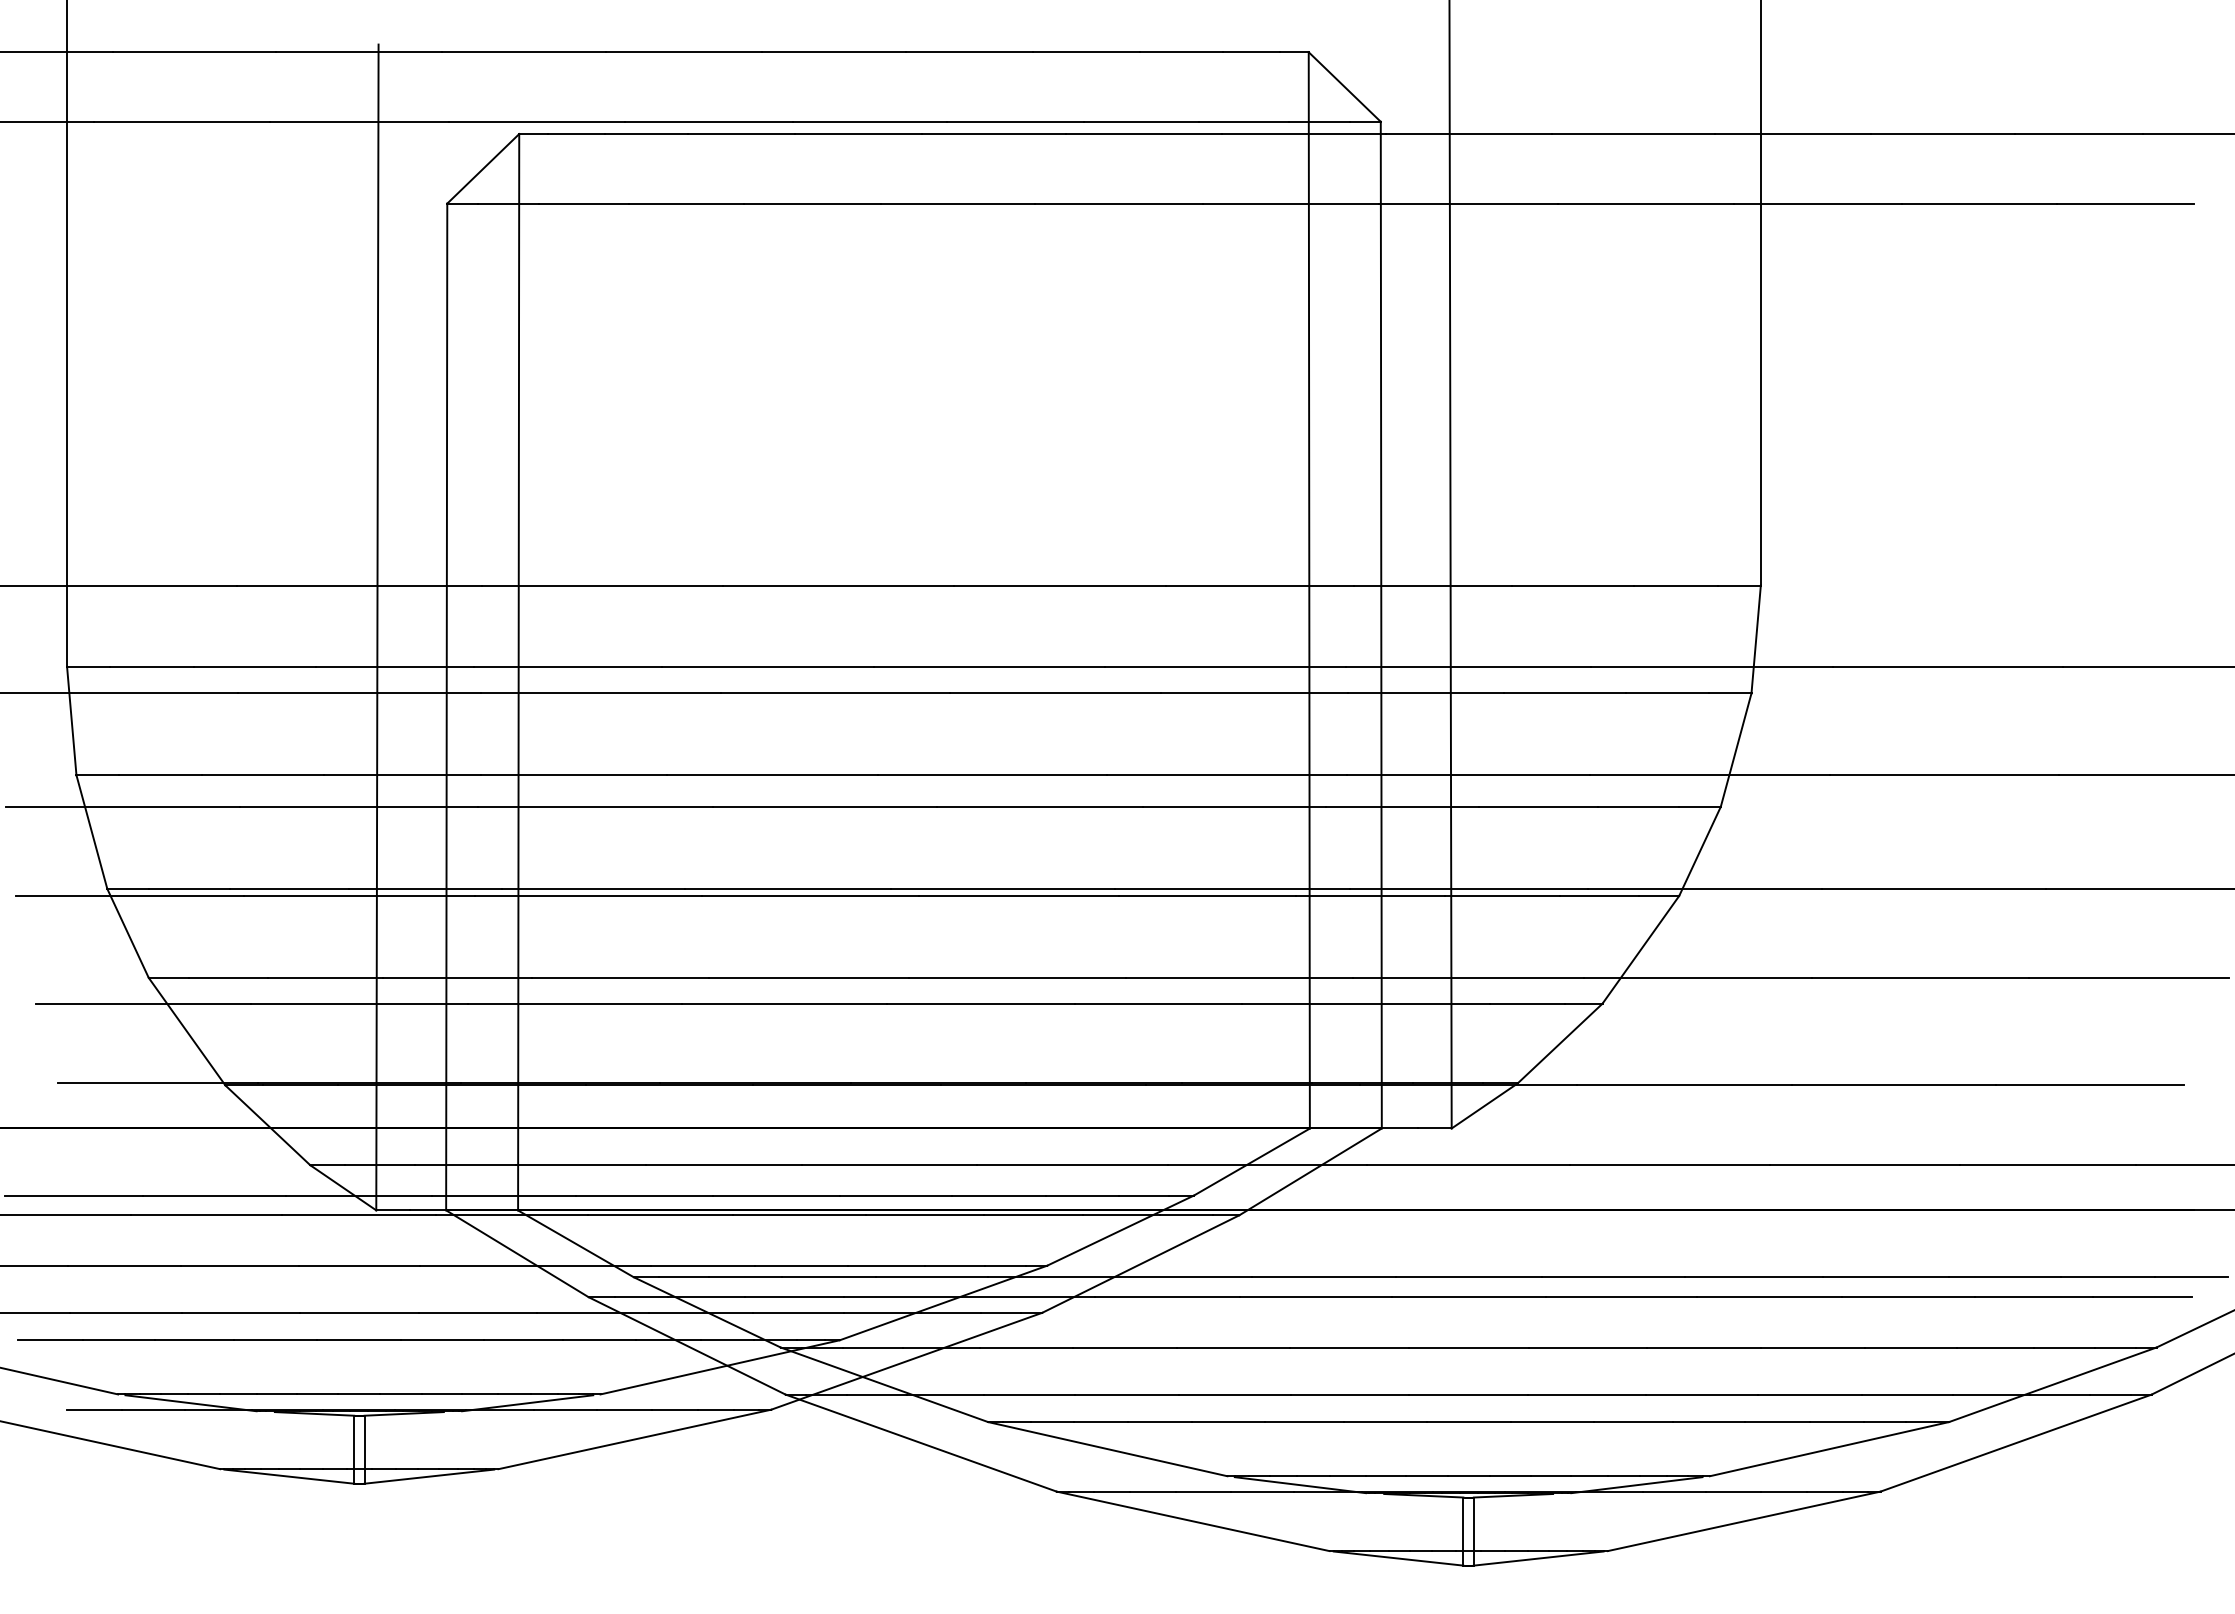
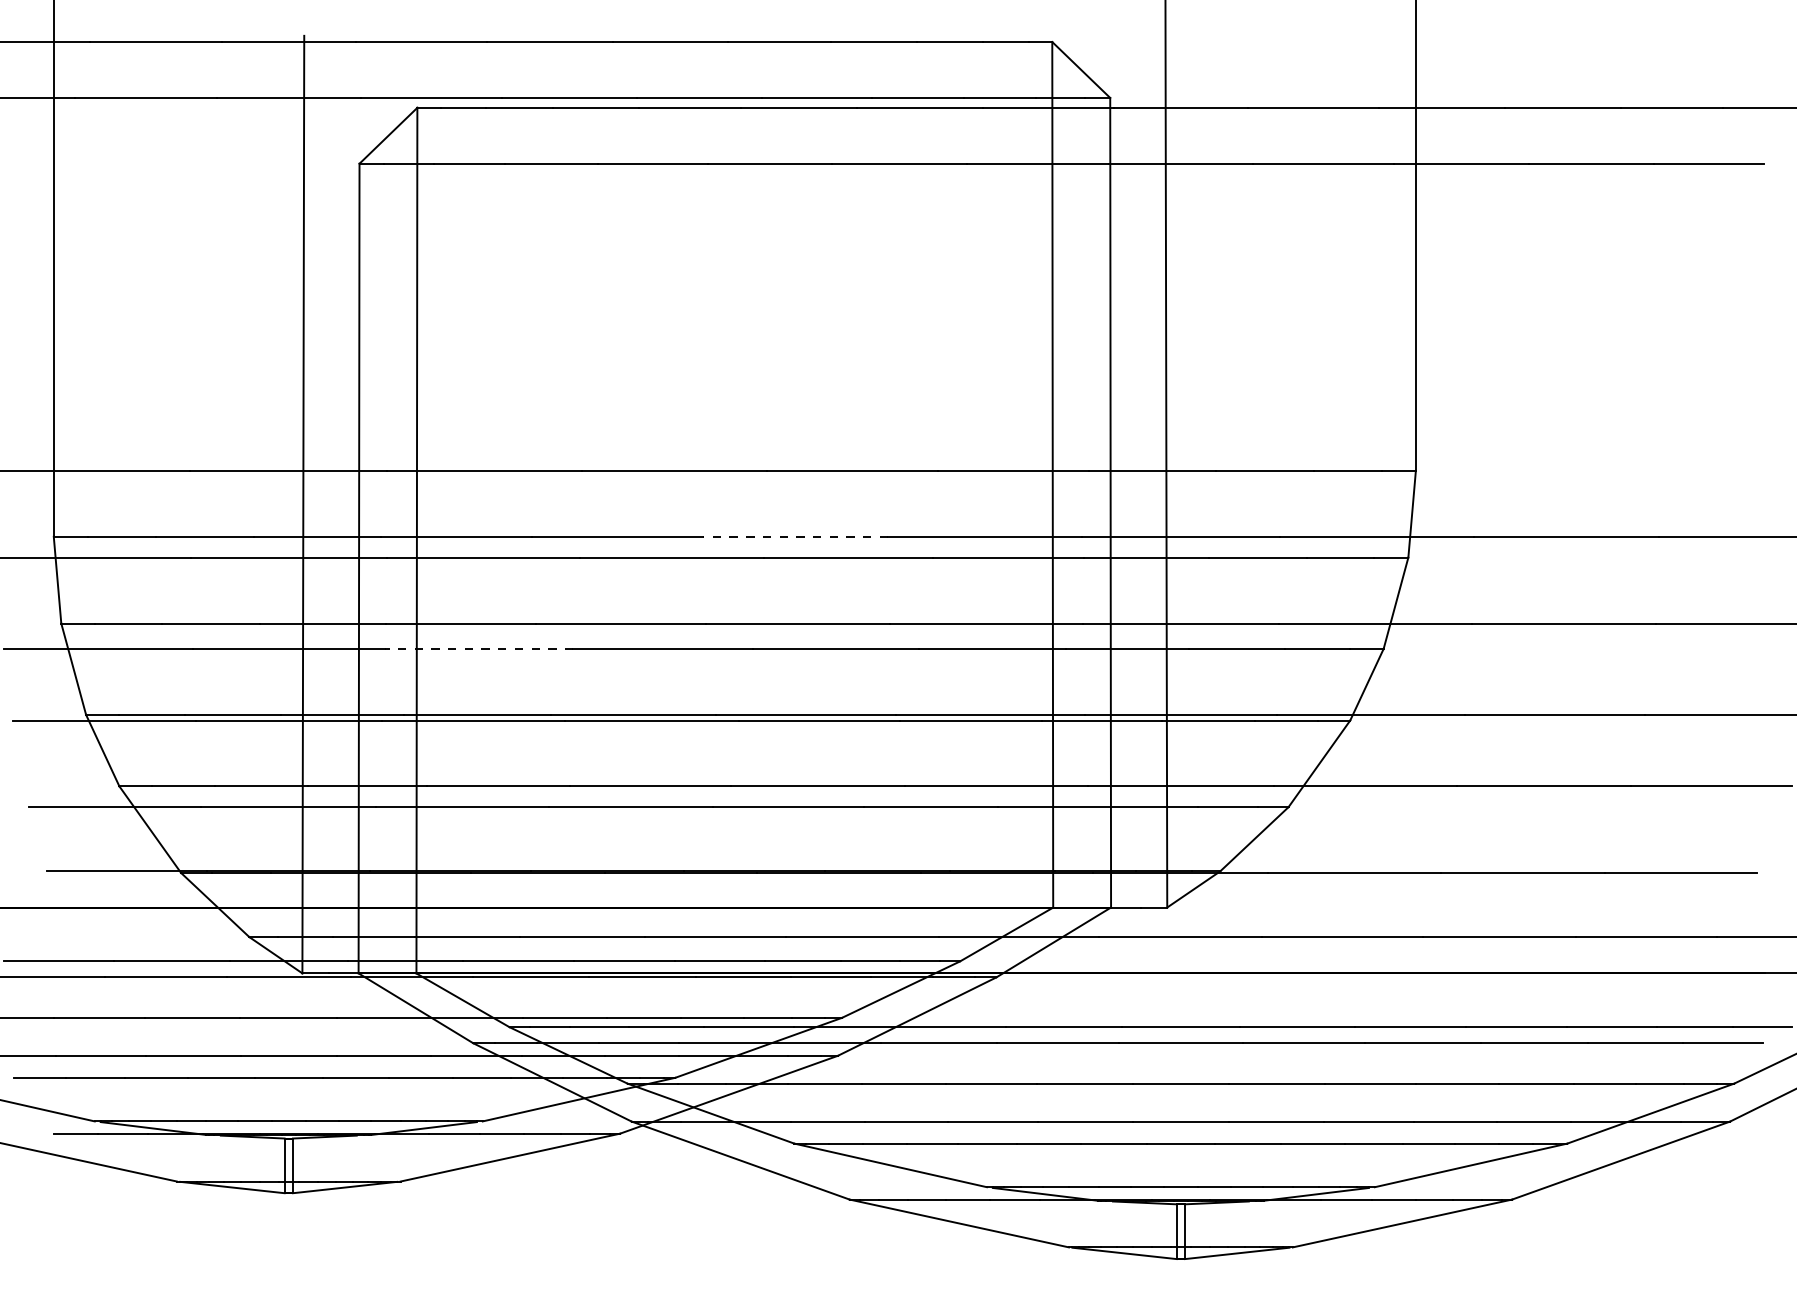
line: (988, 667) -> (794, 536), solid -> dashed
line: (595, 806) -> (478, 648), solid -> dashed

